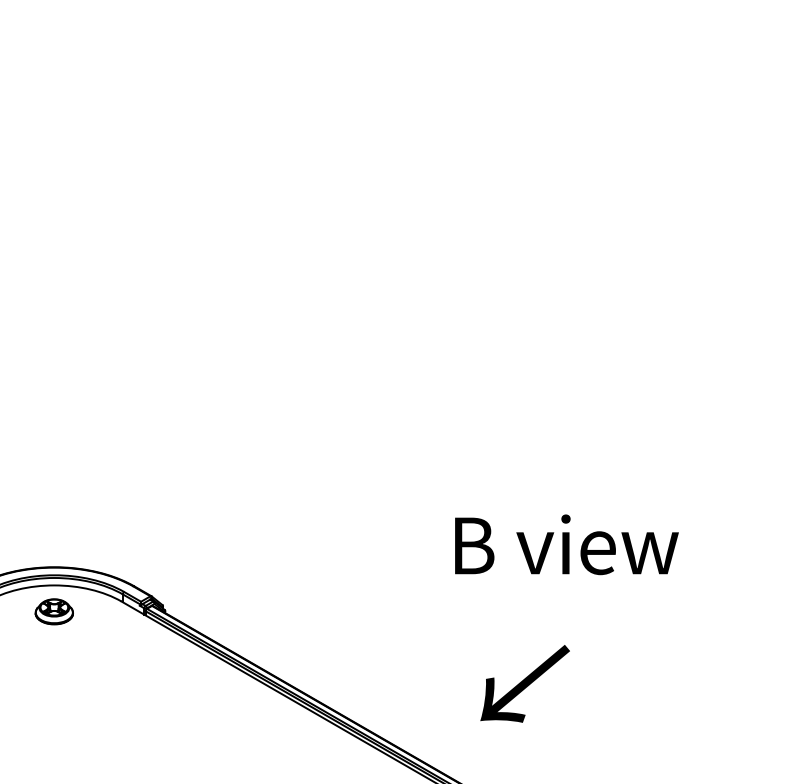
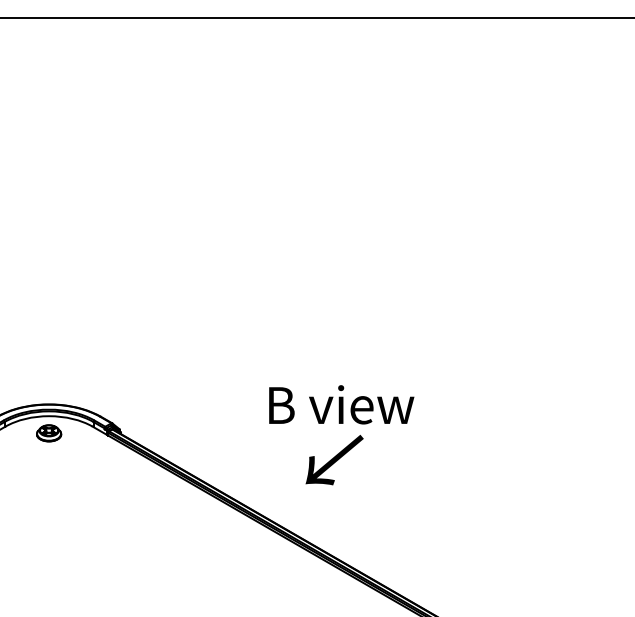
text: (566, 544) -> (341, 404), moved
text: (524, 684) -> (334, 460), moved

